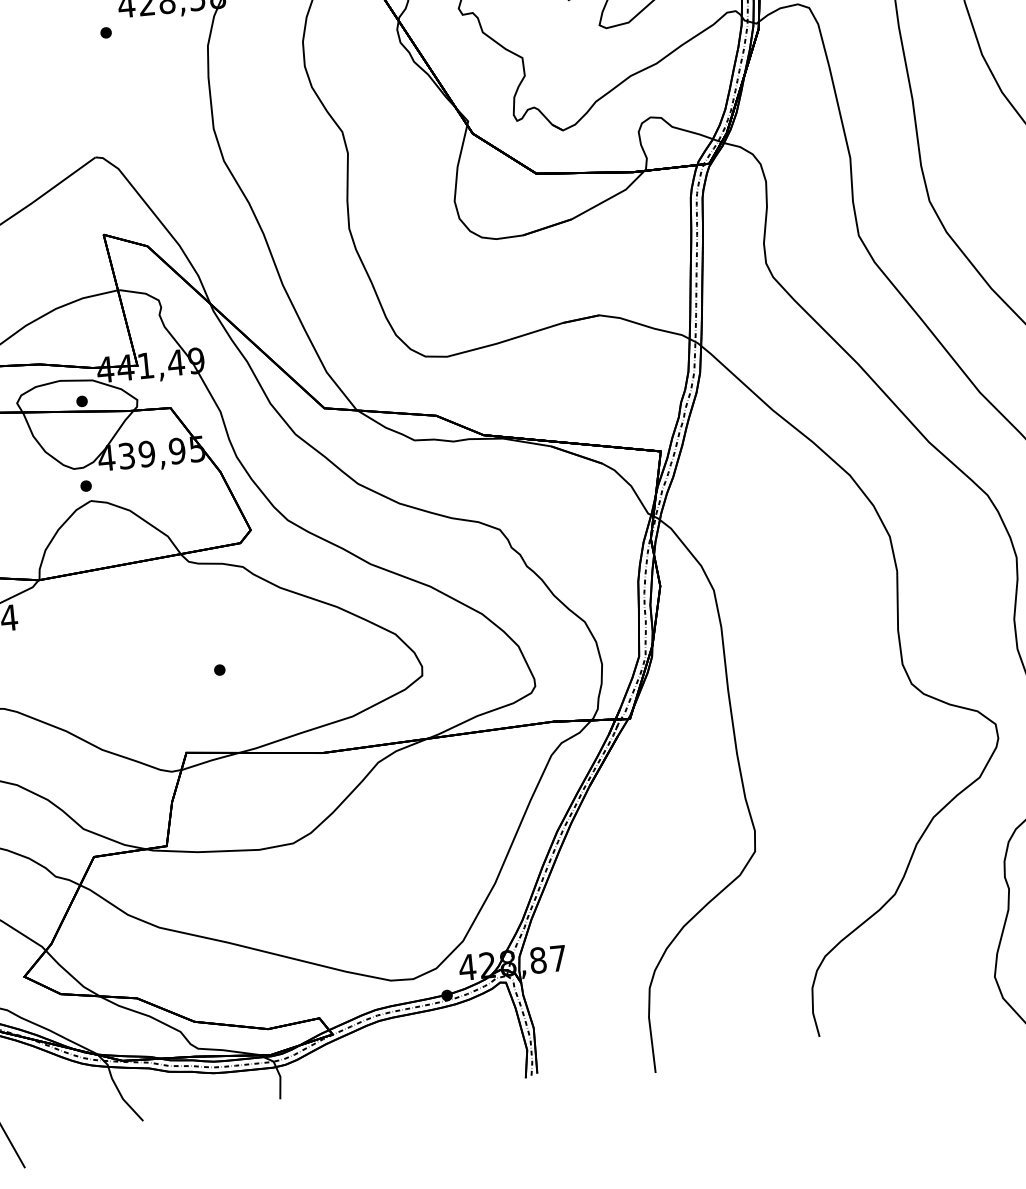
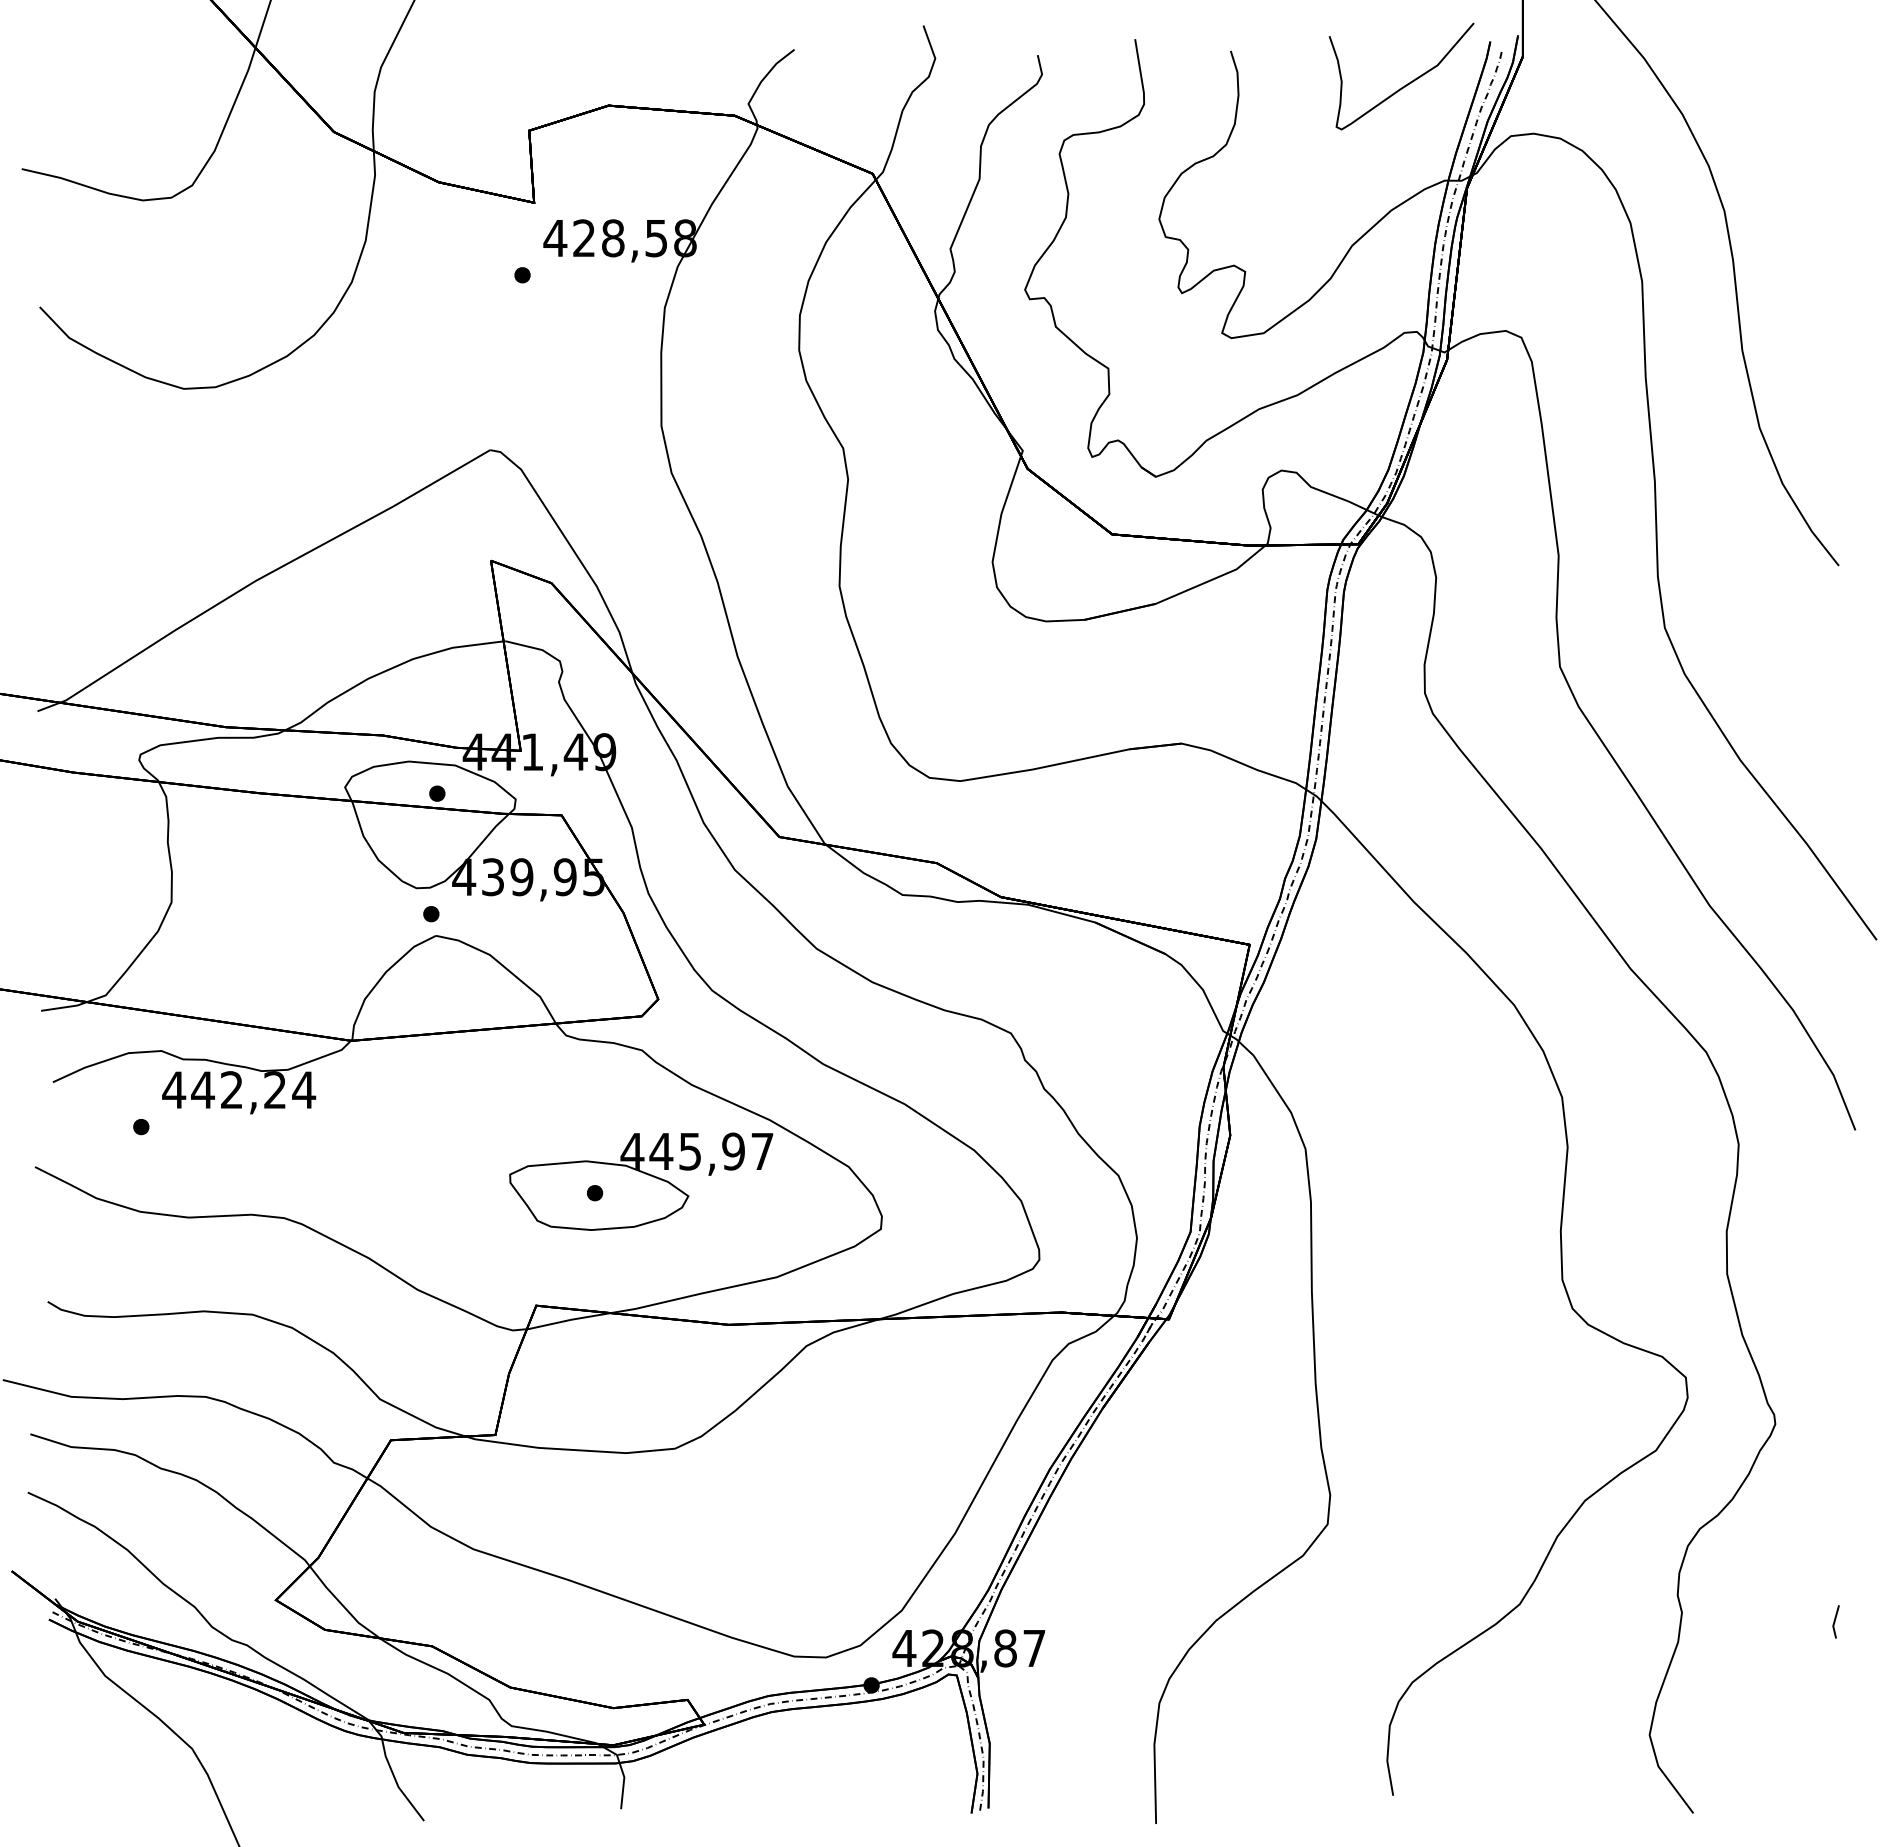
part: (251, 658) -> (641, 1181), added

